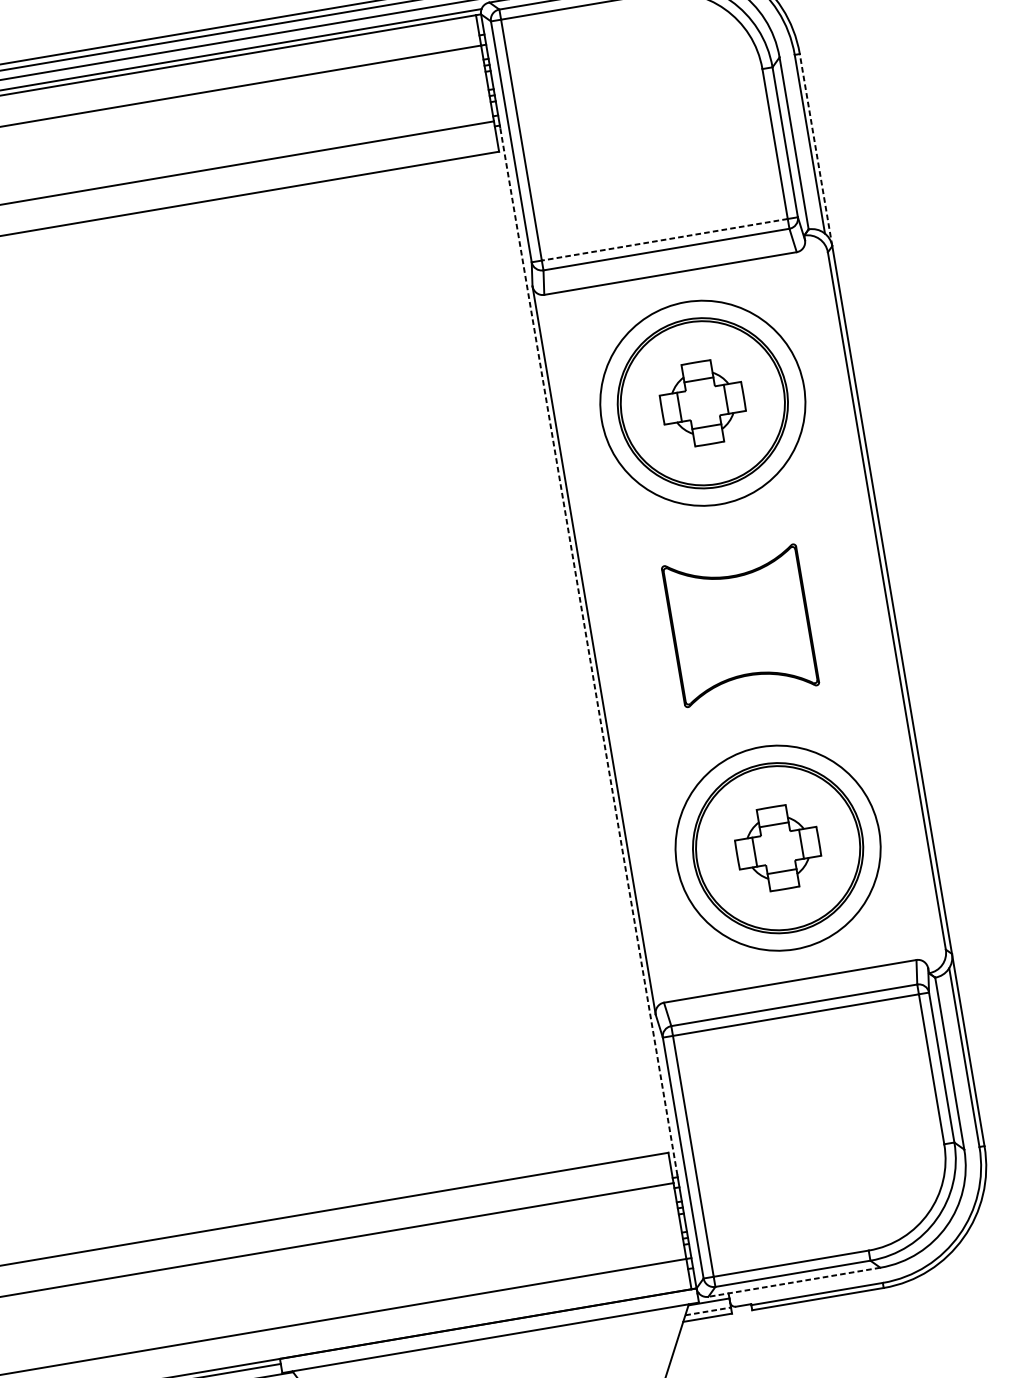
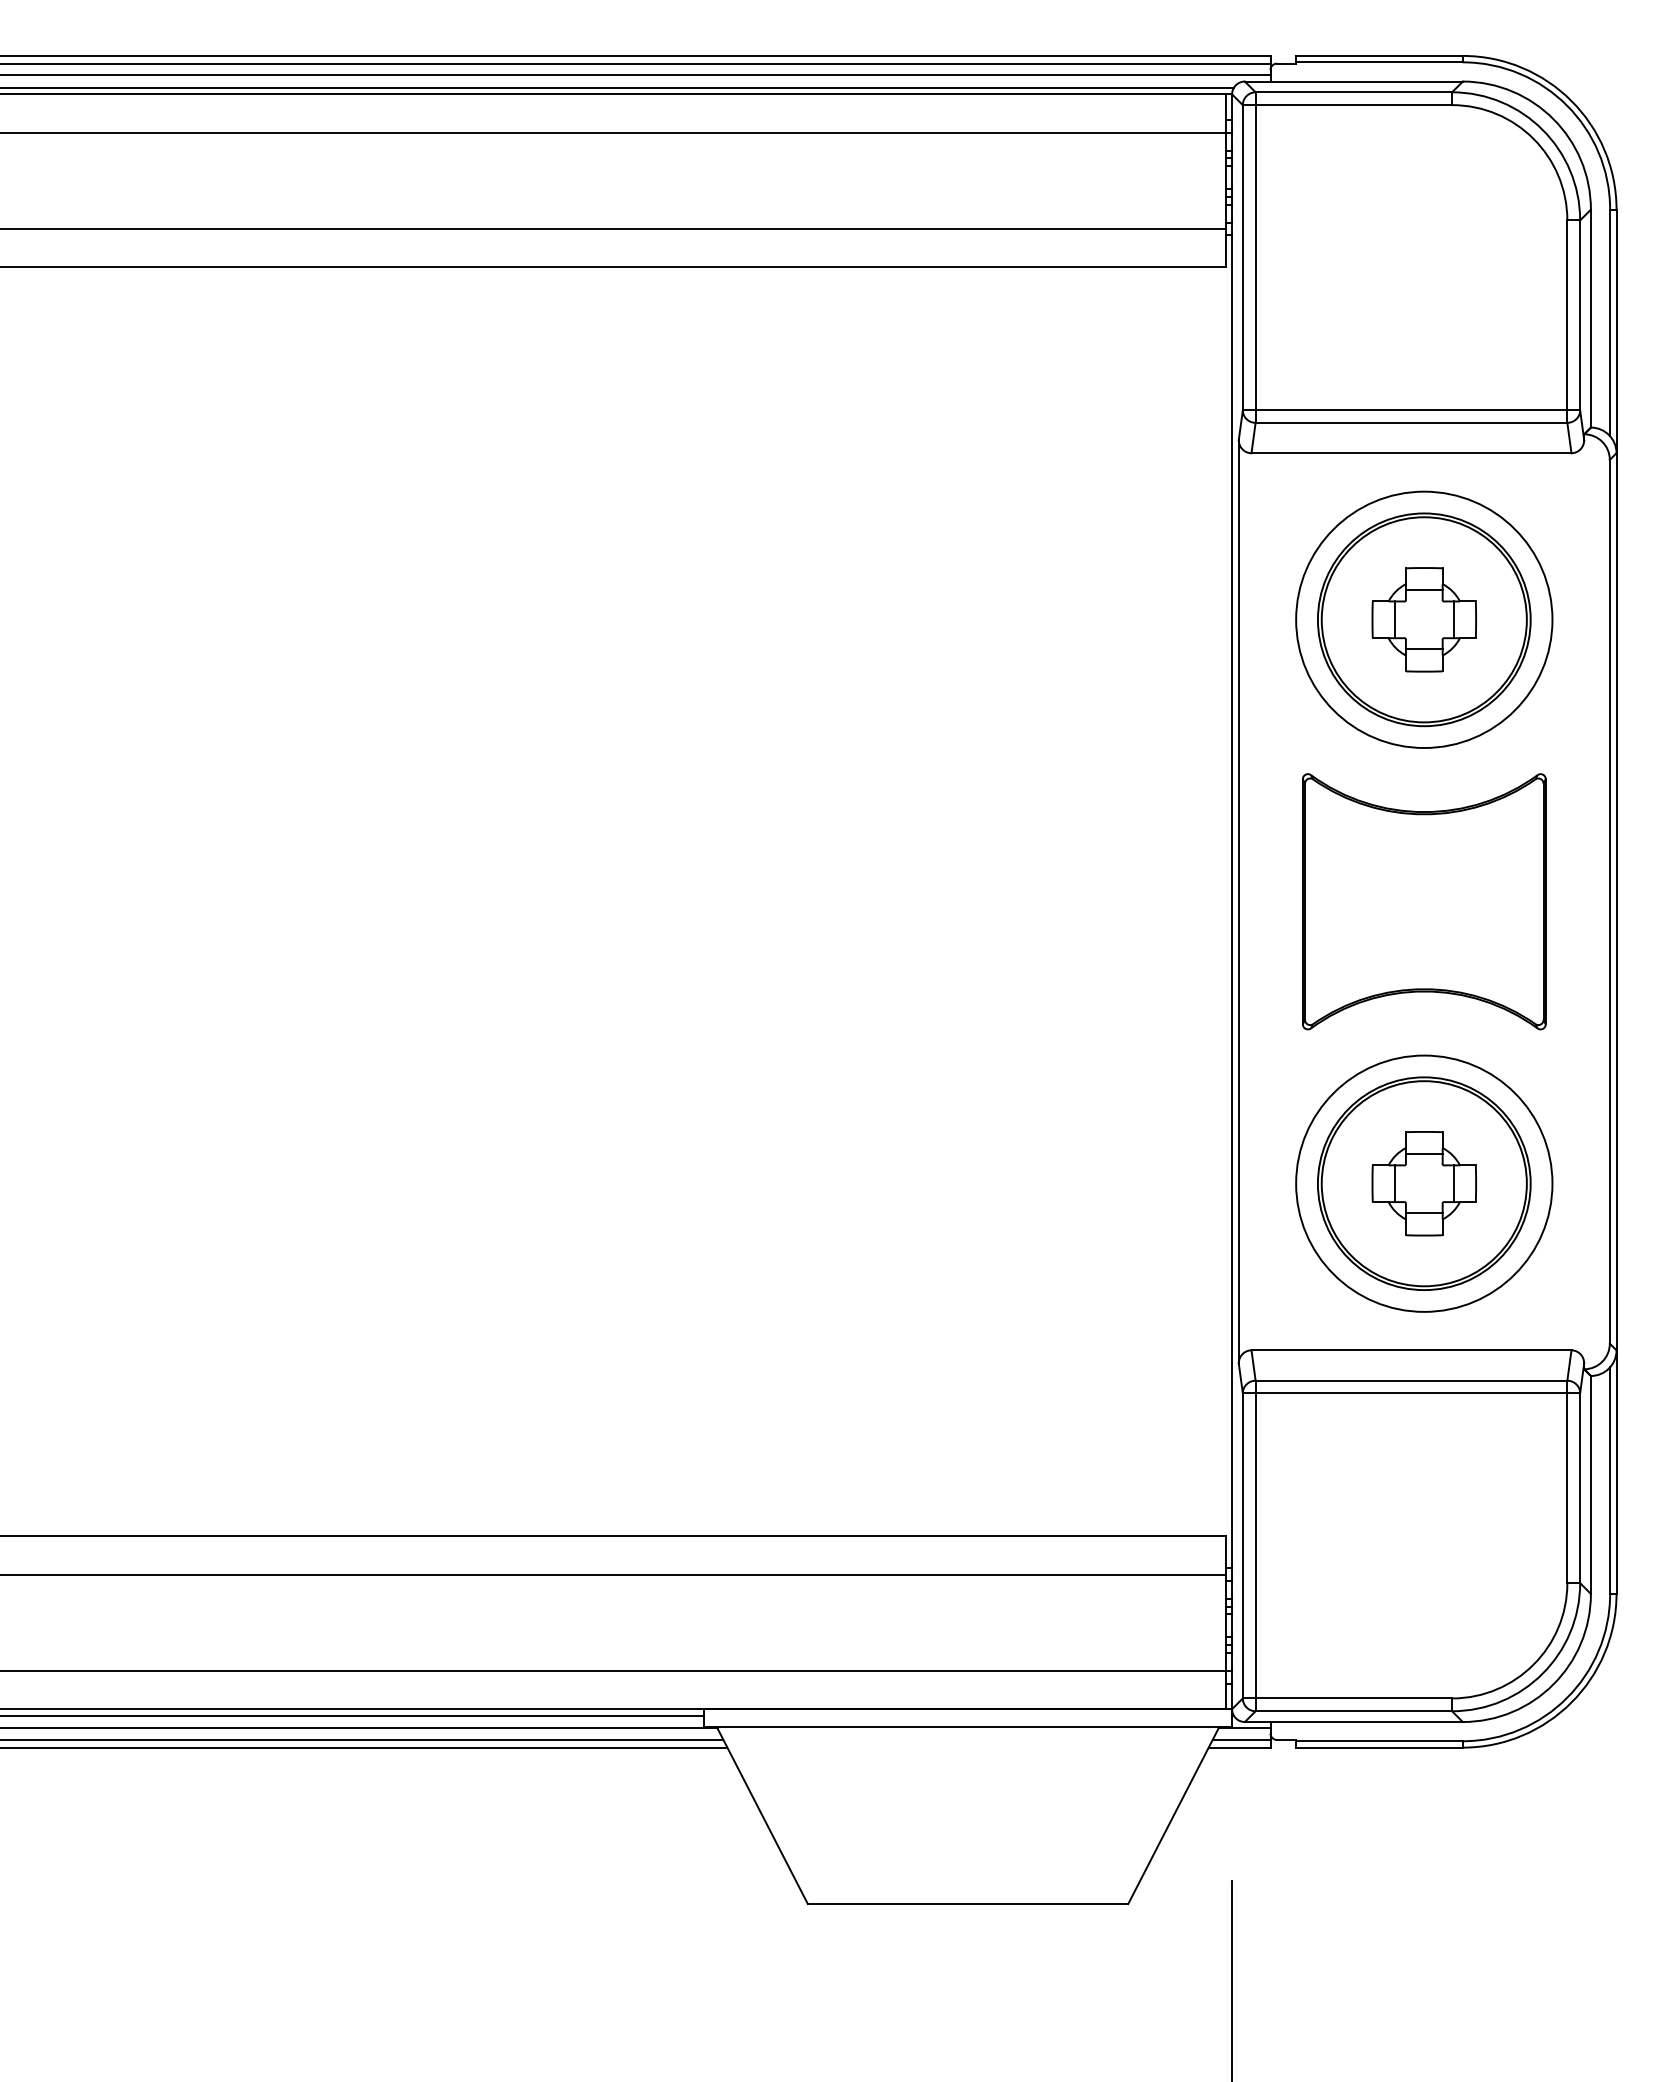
line: (816, 150) -> (1616, 331), dashed -> solid
line: (664, 239) -> (1411, 410), dashed -> solid
part: (740, 625) -> (1424, 901), size x1.43
line: (589, 651) -> (1232, 901), dashed -> solid
line: (794, 1282) -> (1353, 1722), dashed -> solid
line: (708, 1311) -> (1241, 1739), dashed -> solid

